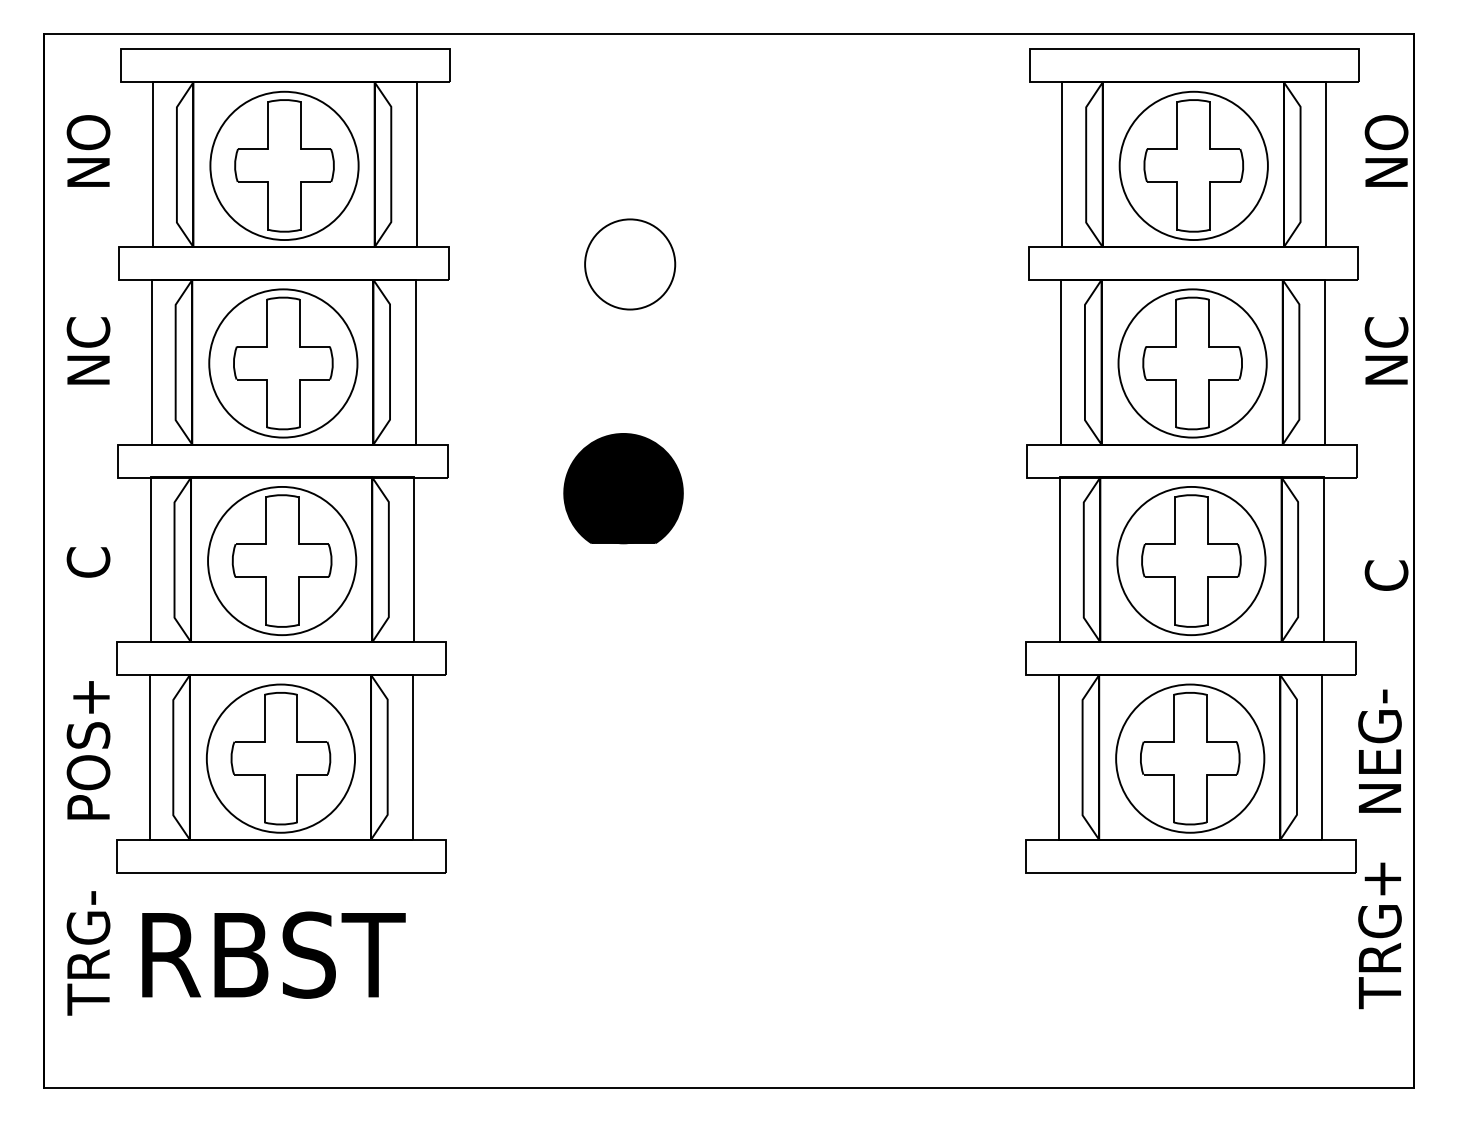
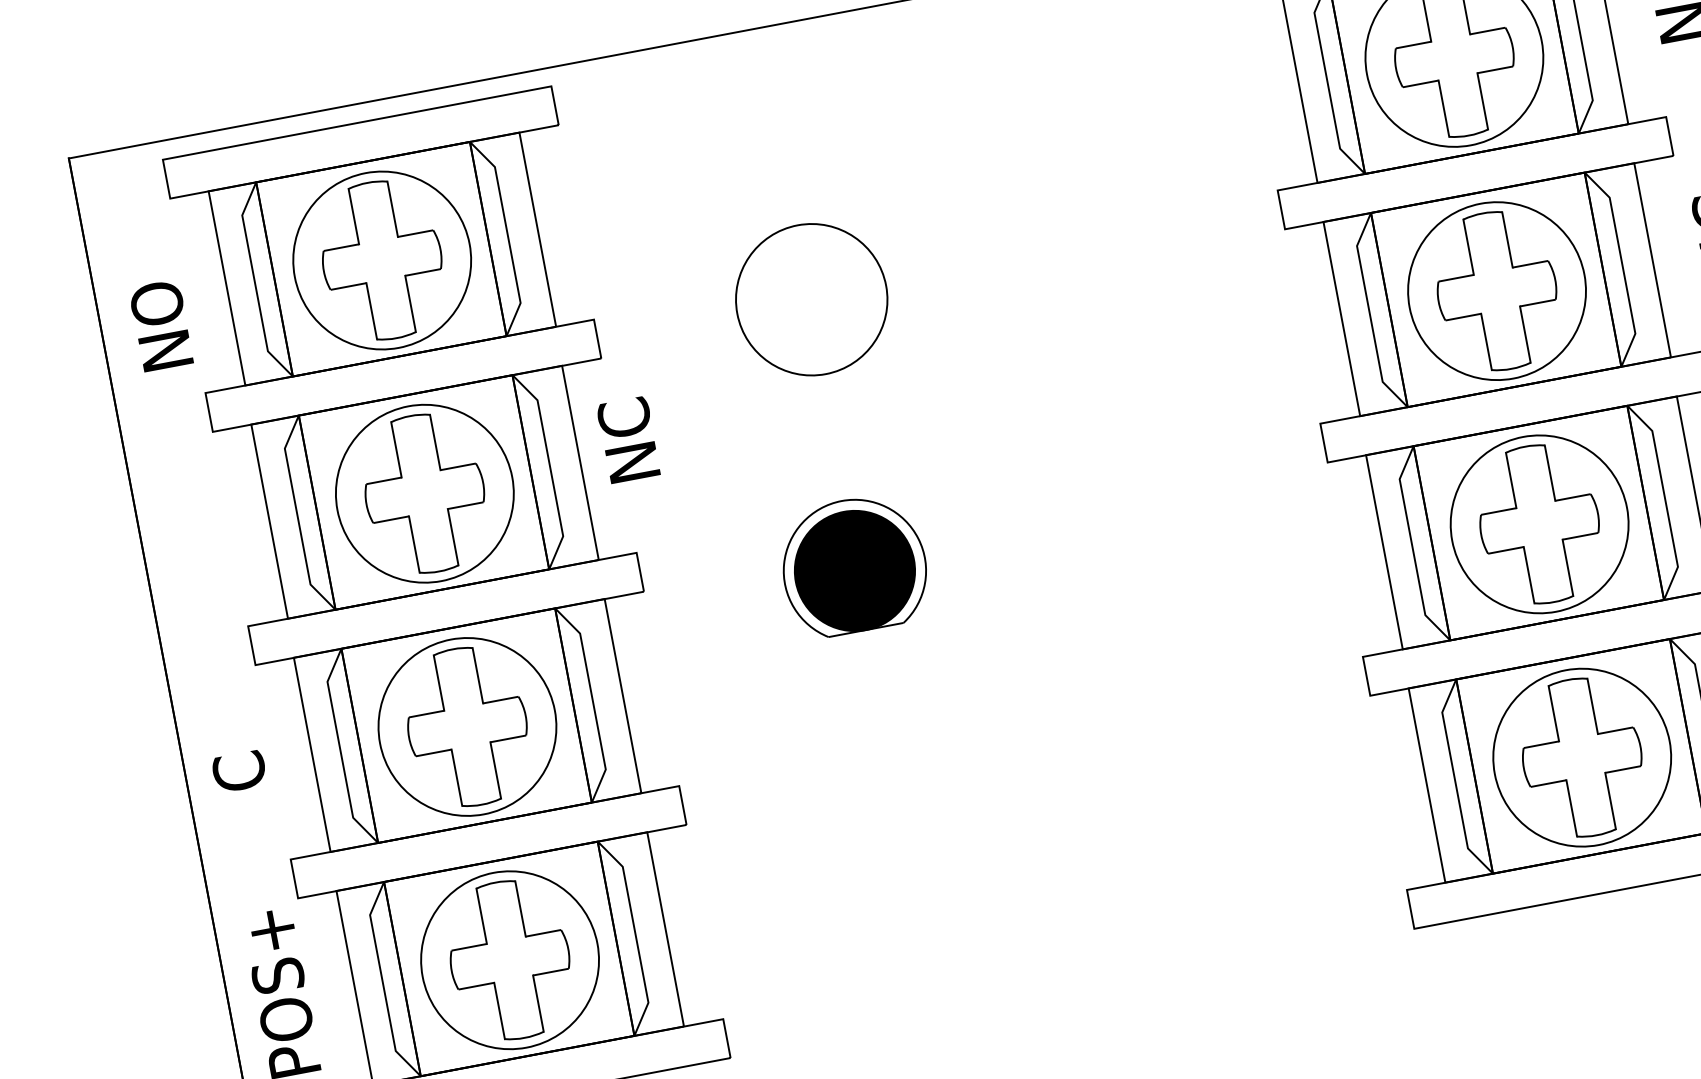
text: (88, 150) -> (161, 325), moved
circle: (630, 264) -> (812, 299), size x1.4
text: (88, 350) -> (628, 439), moved
fill: (623, 488) -> (853, 565), removed

